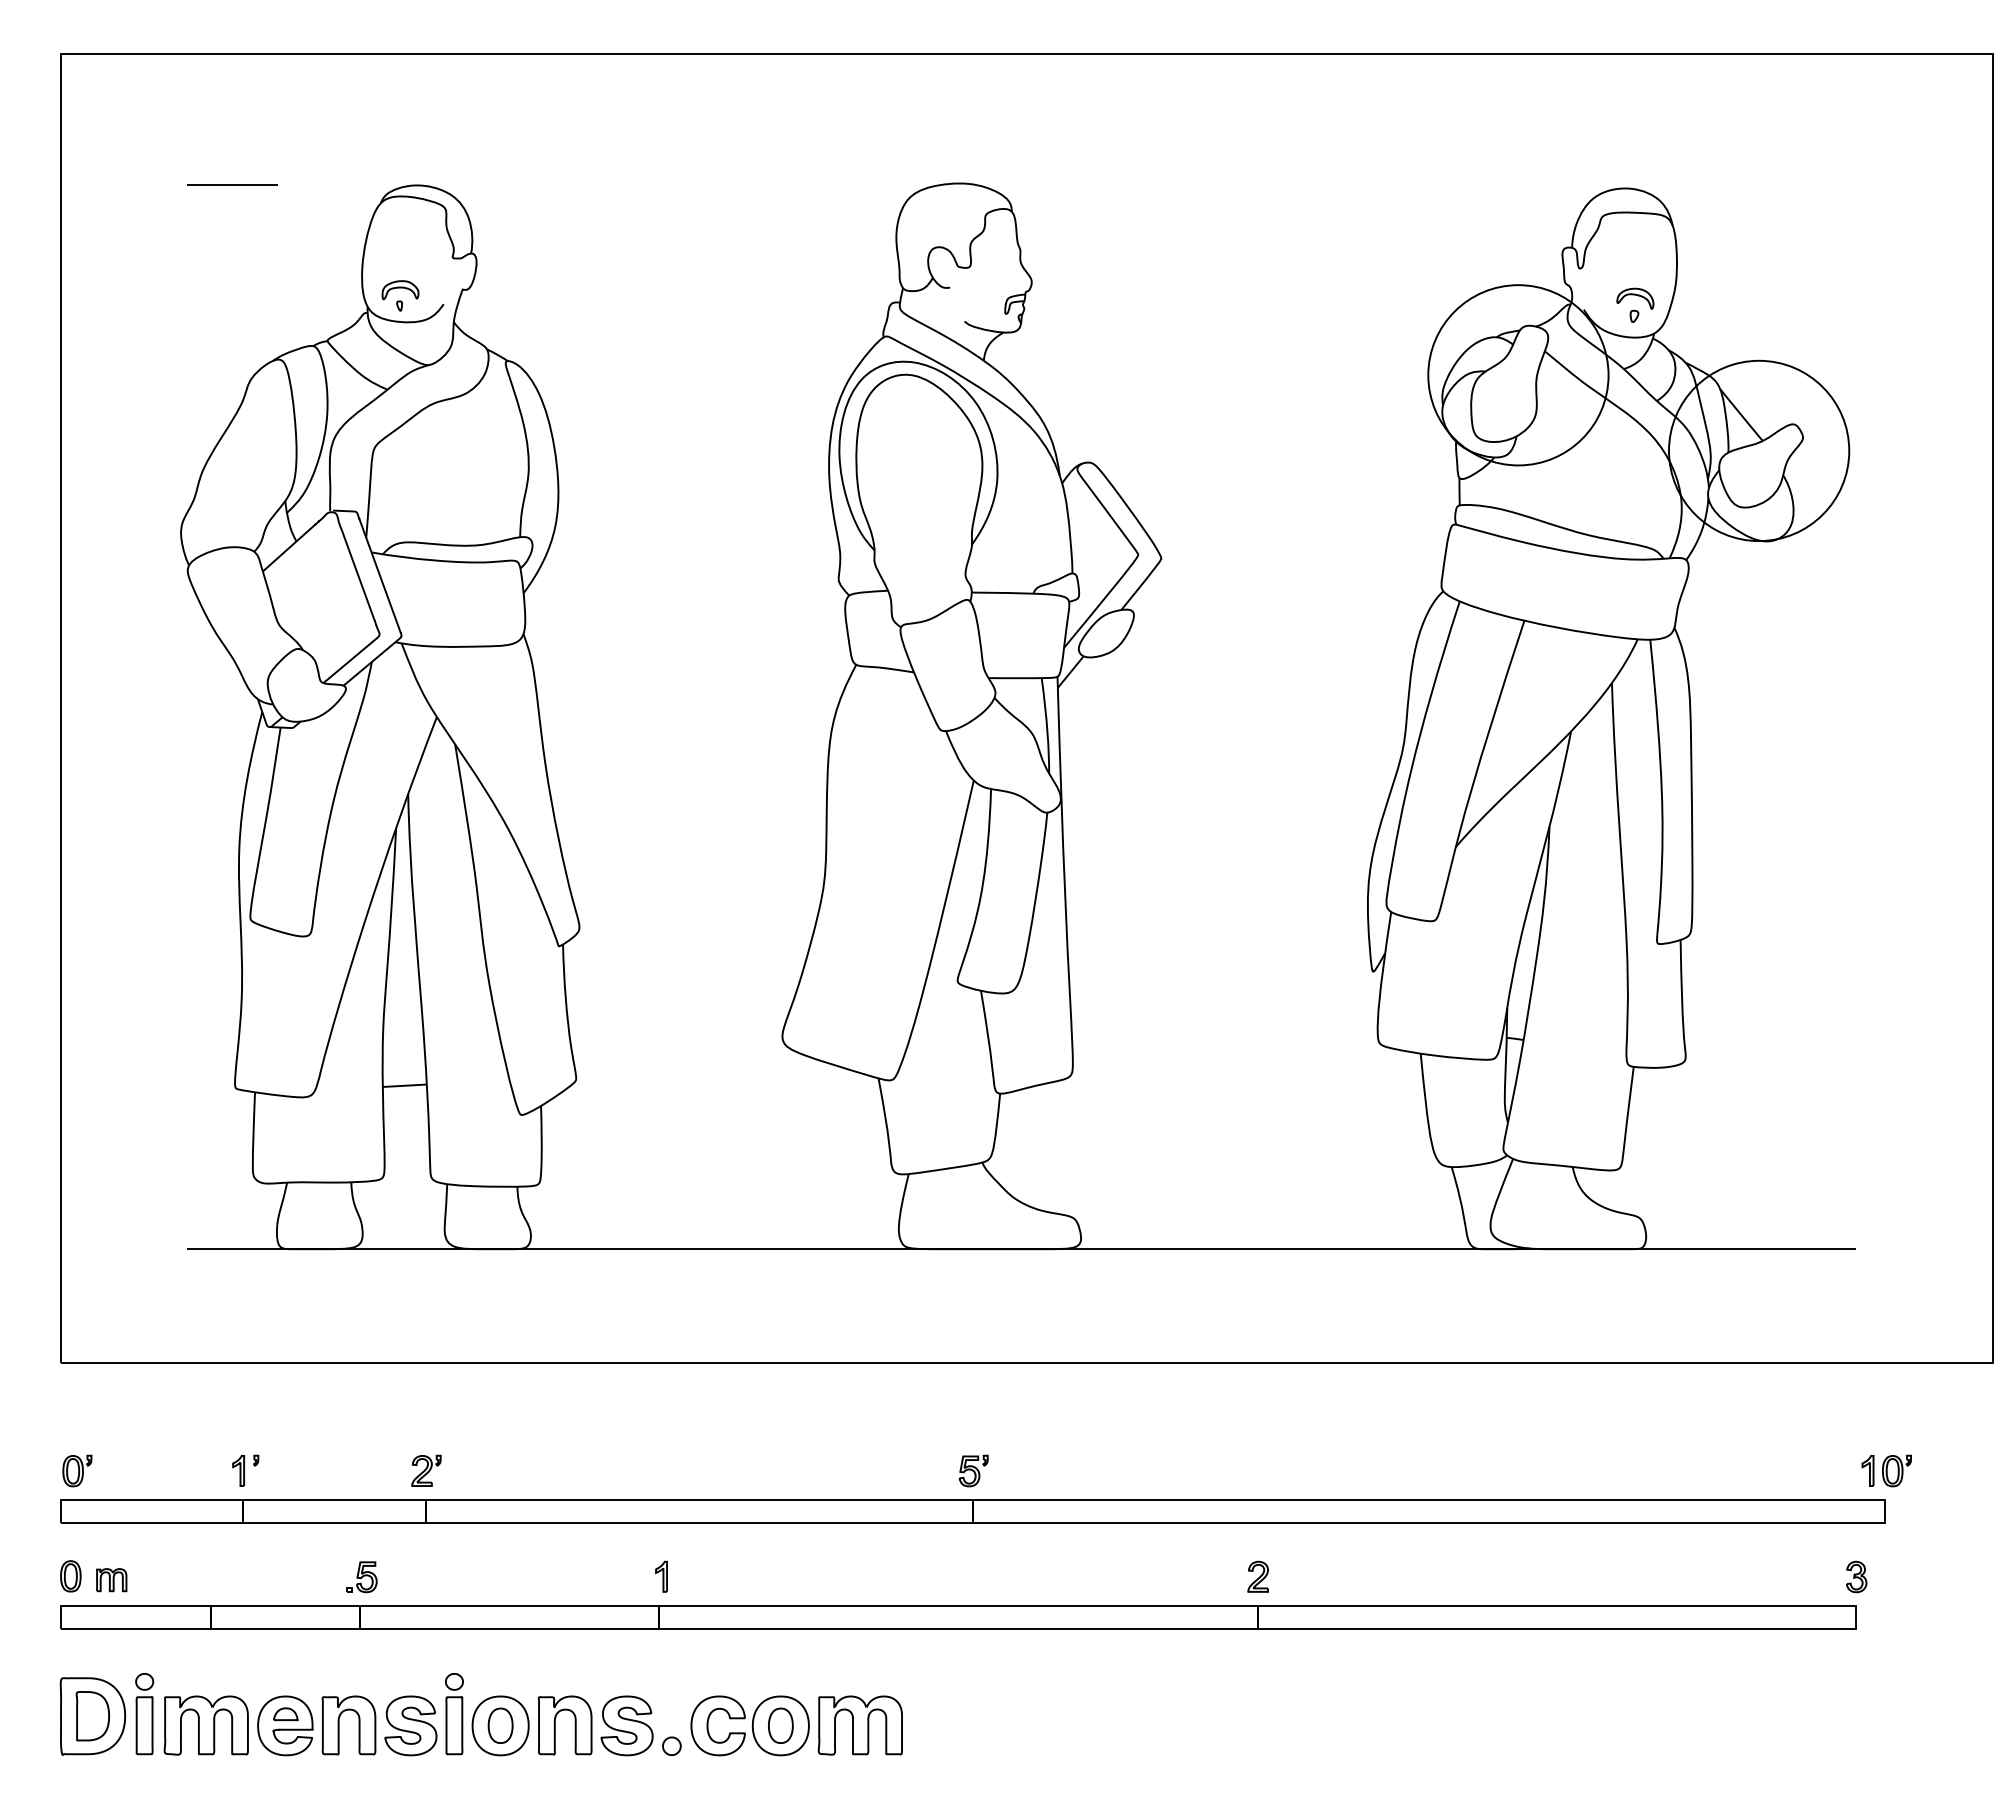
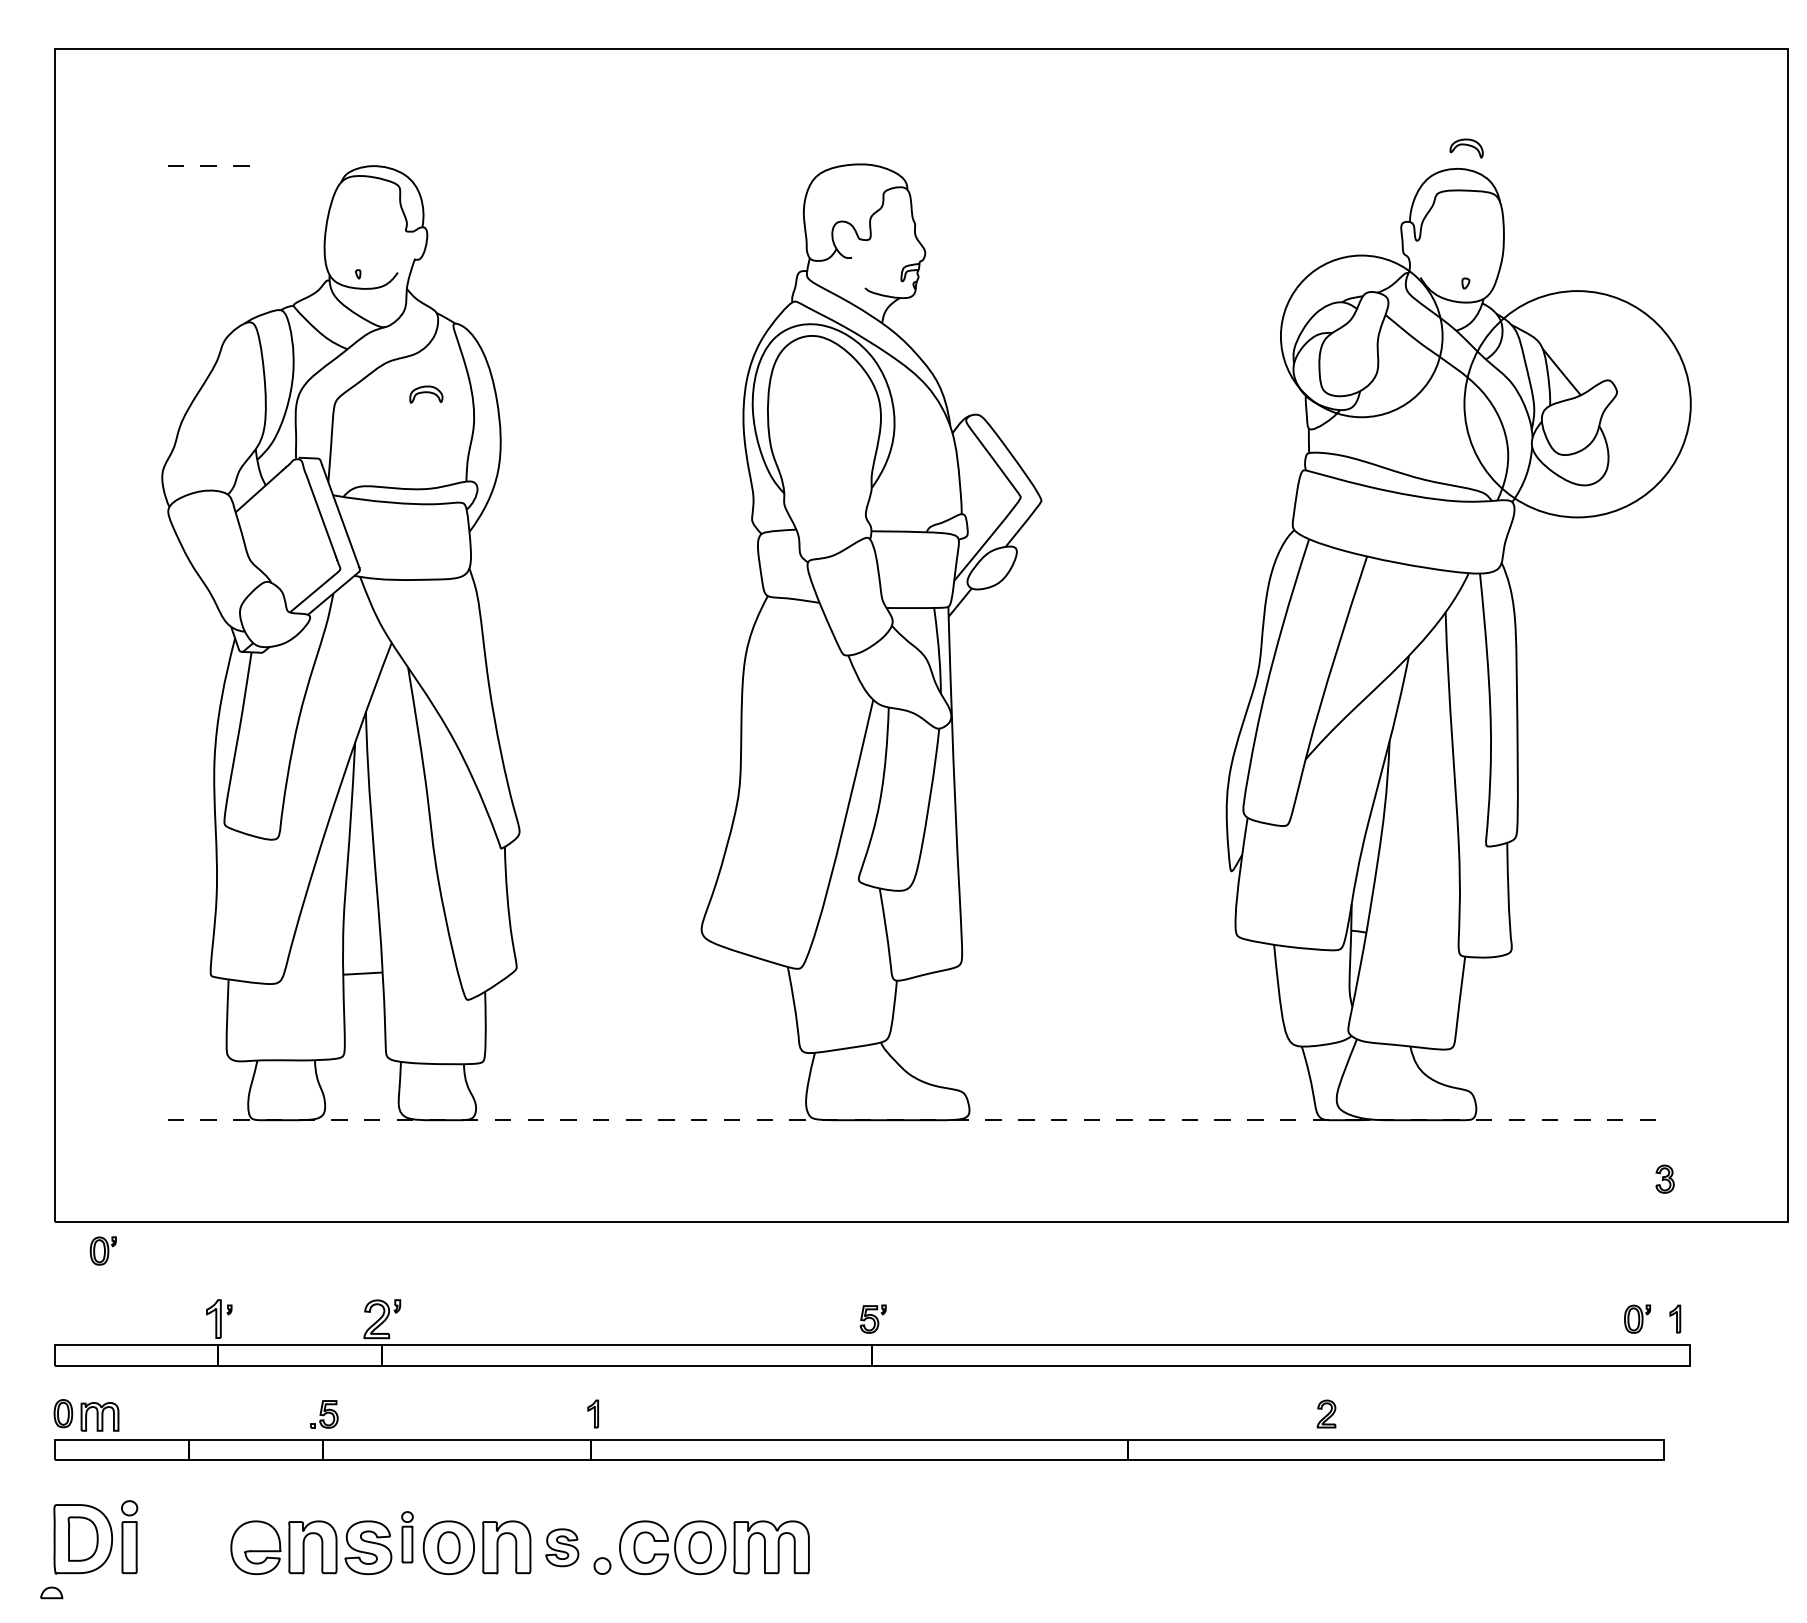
line: (232, 185) -> (208, 166), solid -> dashed
part: (400, 290) -> (426, 394), moved
part: (1635, 298) -> (1466, 148), moved
circle: (1758, 450) -> (1577, 403), size x1.4
line: (1021, 1249) -> (916, 1120), solid -> dashed
part: (77, 1470) -> (103, 1250), moved
part: (238, 1470) -> (213, 1318), size x1.4
part: (426, 1470) -> (382, 1318), size x1.4
part: (1896, 1470) -> (1637, 1318), moved
part: (1257, 1576) -> (1325, 1413), moved
part: (1856, 1576) -> (1664, 1178), moved
part: (111, 1580) -> (99, 1417), size x1.4
part: (285, 1713) -> (51, 1592), moved
part: (454, 1714) -> (407, 1537), size x0.7
part: (205, 1725) -> (184, 1547), removed
part: (626, 1725) -> (561, 1547), size x0.7

